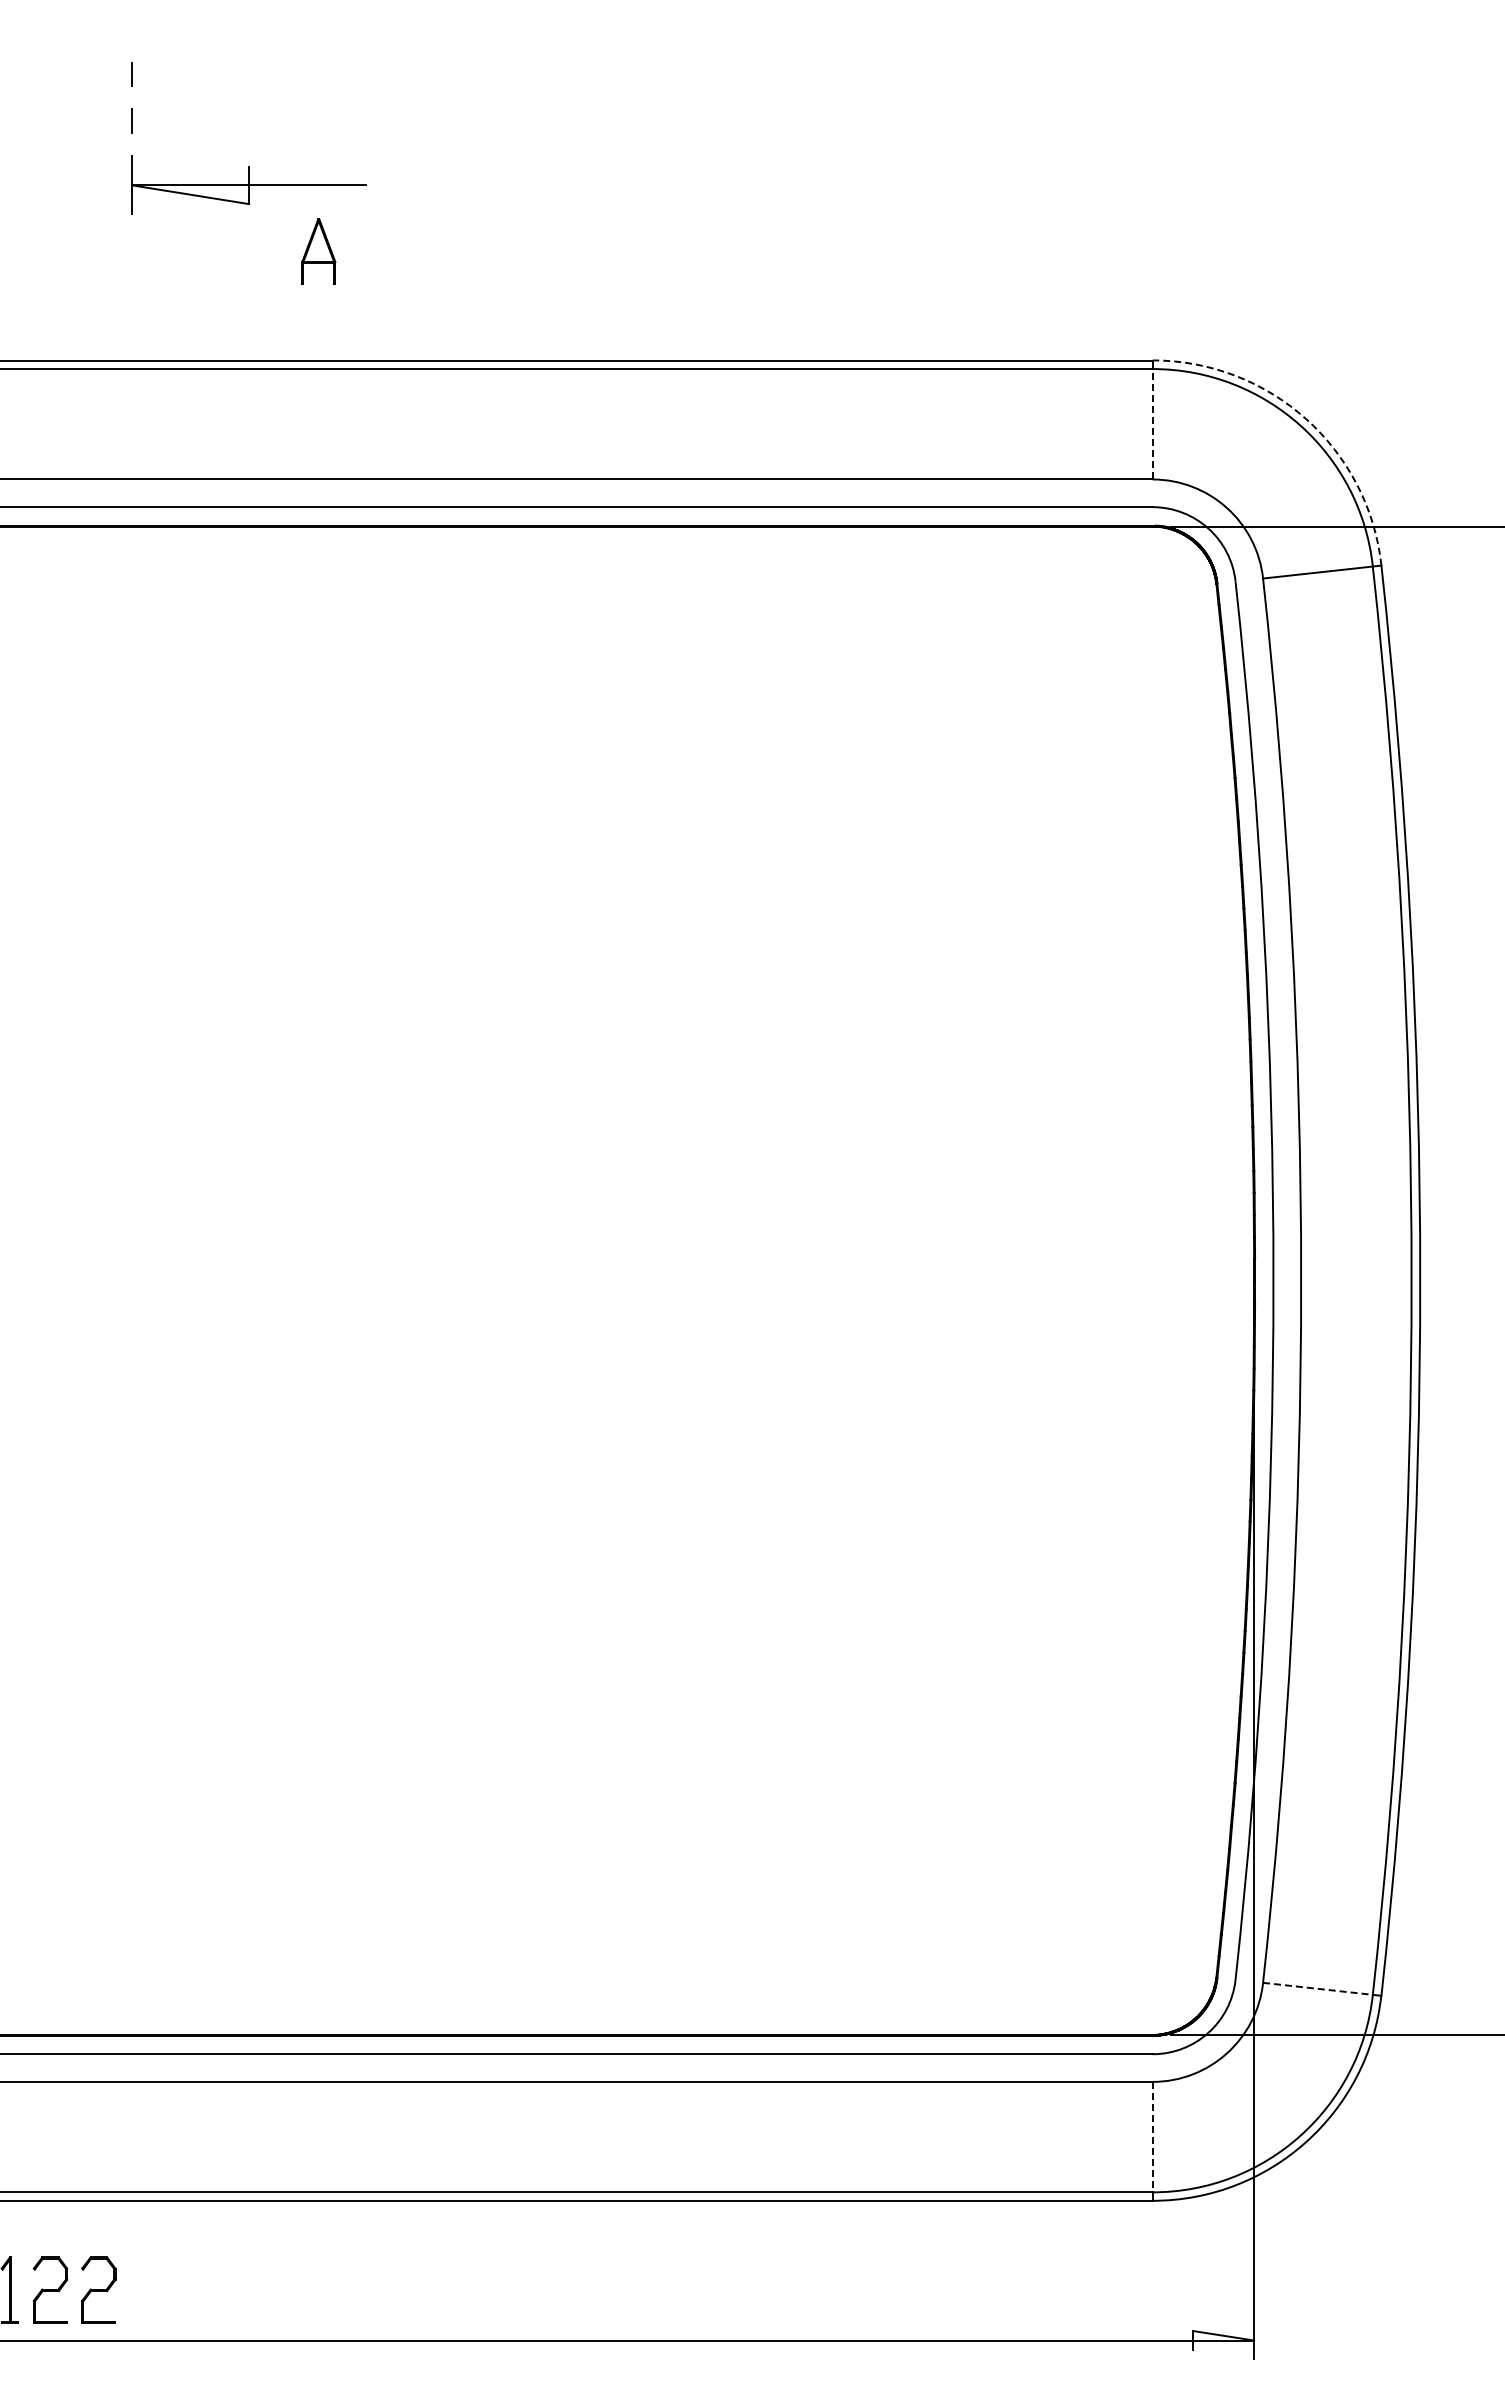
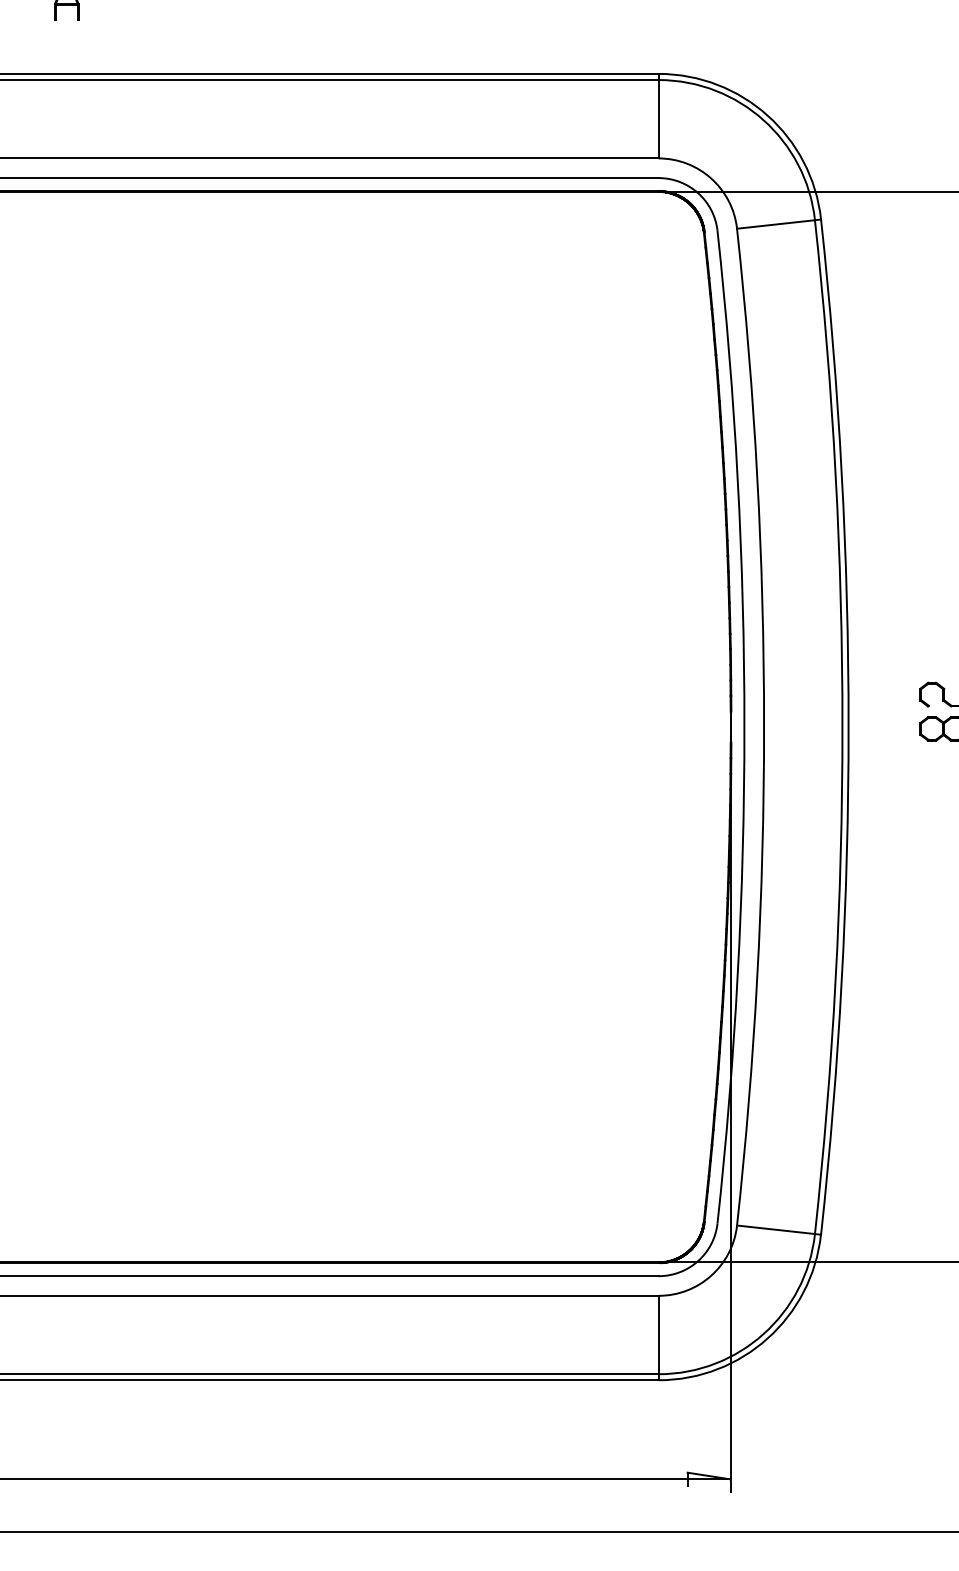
arc: (1306, 419) -> (767, 115), dashed -> solid
line: (1152, 423) -> (658, 118), dashed -> solid
line: (1318, 1988) -> (776, 1229), dashed -> solid
line: (1152, 2137) -> (658, 1335), dashed -> solid

